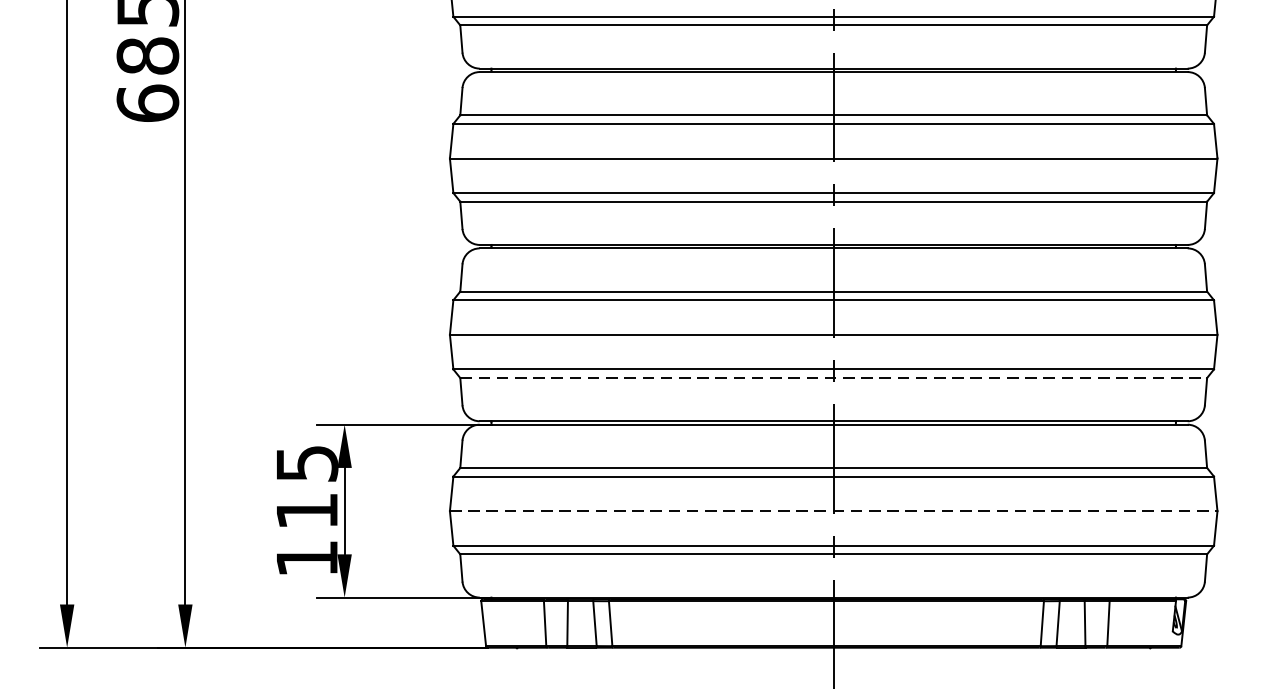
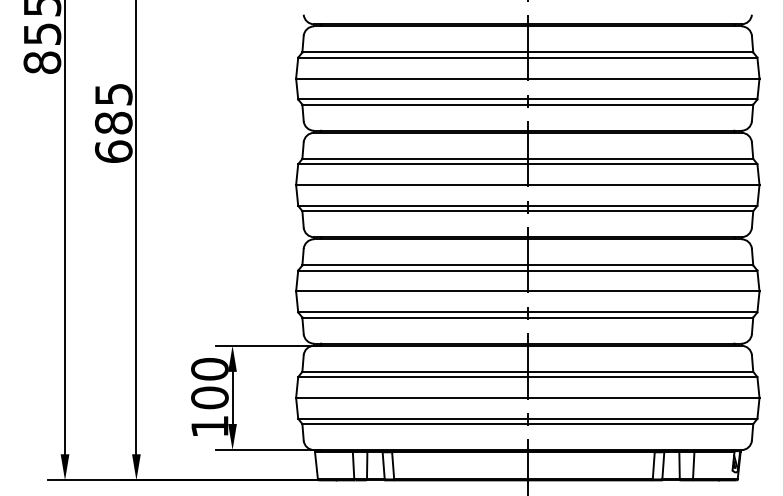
line: (834, 377) -> (528, 317), dashed -> solid
text: (306, 487) -> (209, 383), 115 -> 100
line: (833, 510) -> (527, 397), dashed -> solid

